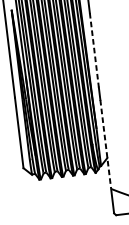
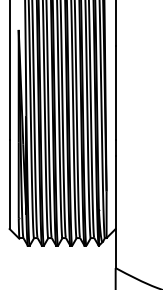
line: (94, 50) -> (115, 93), dashed -> solid
line: (105, 144) -> (115, 212), dashed -> solid

